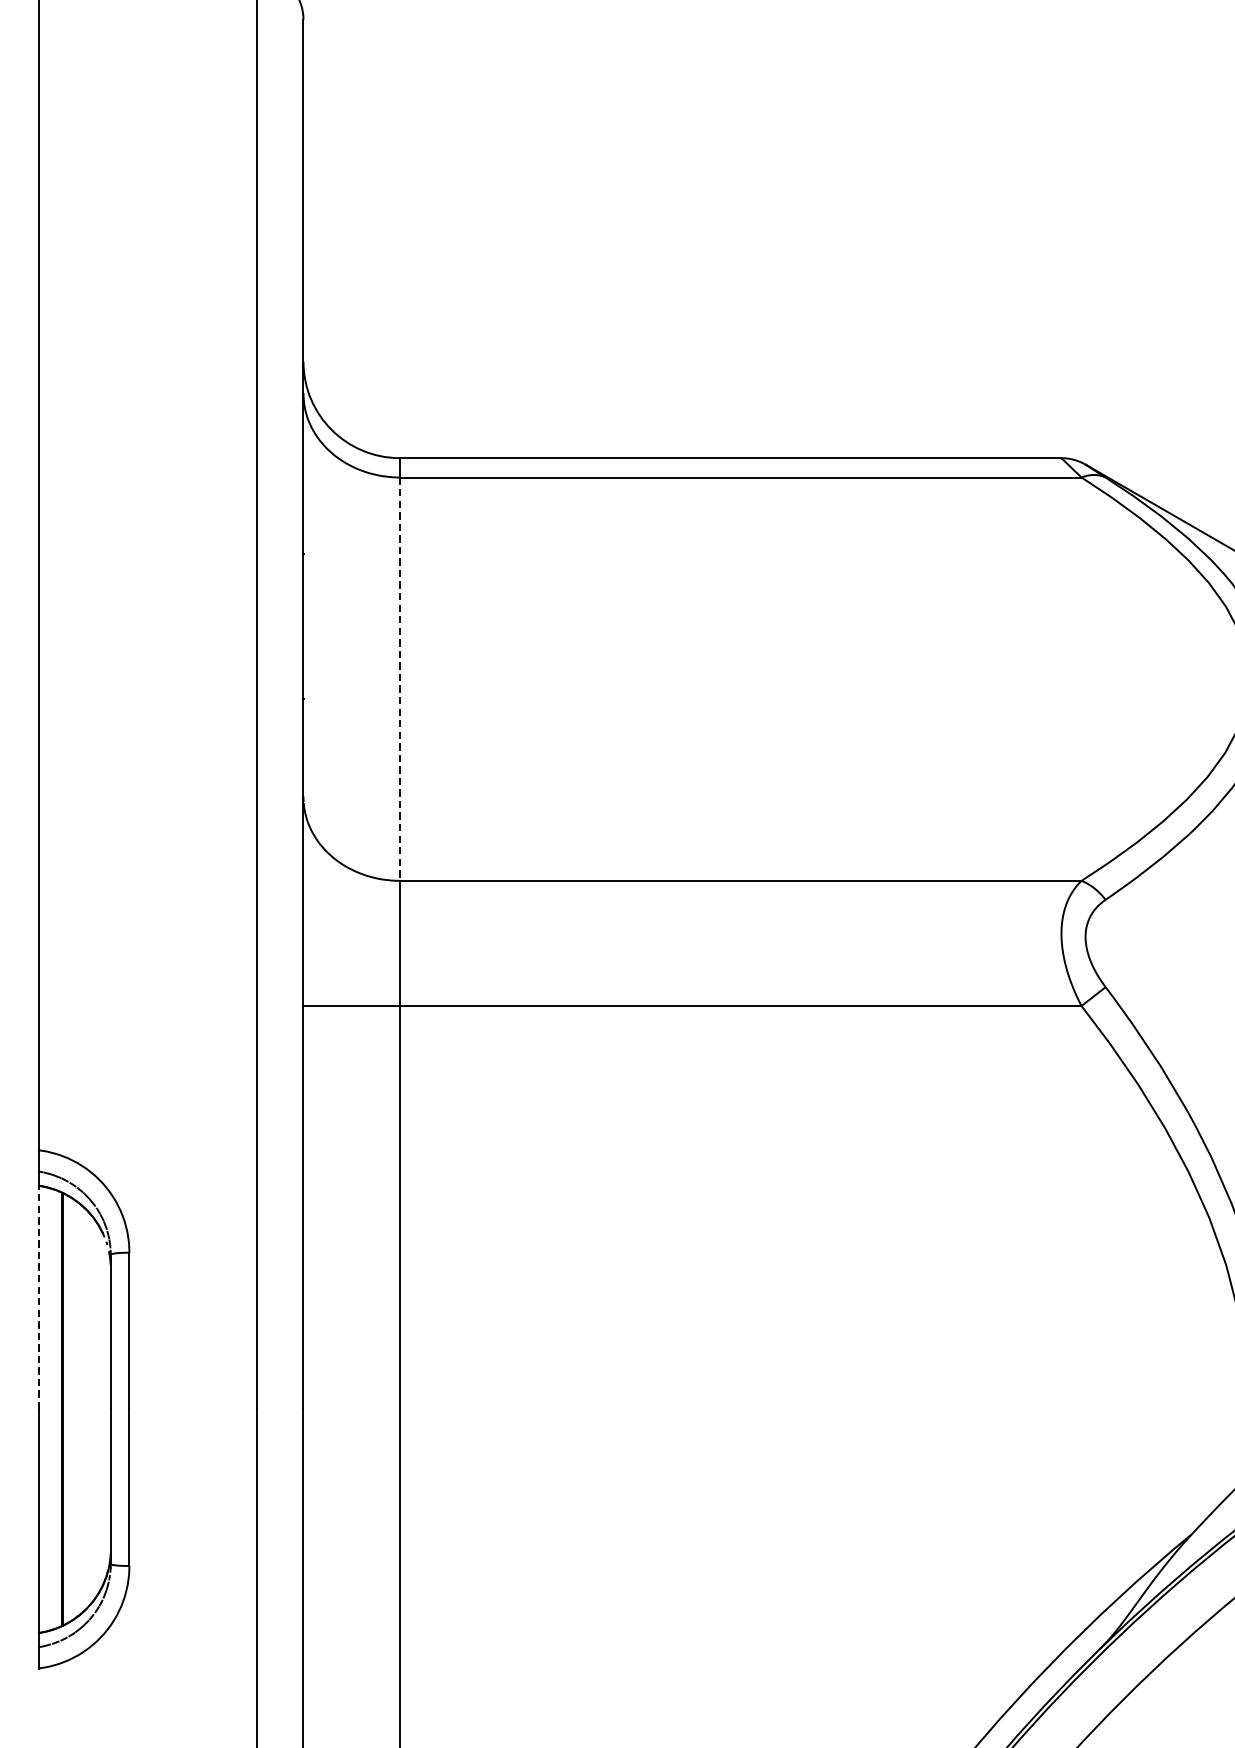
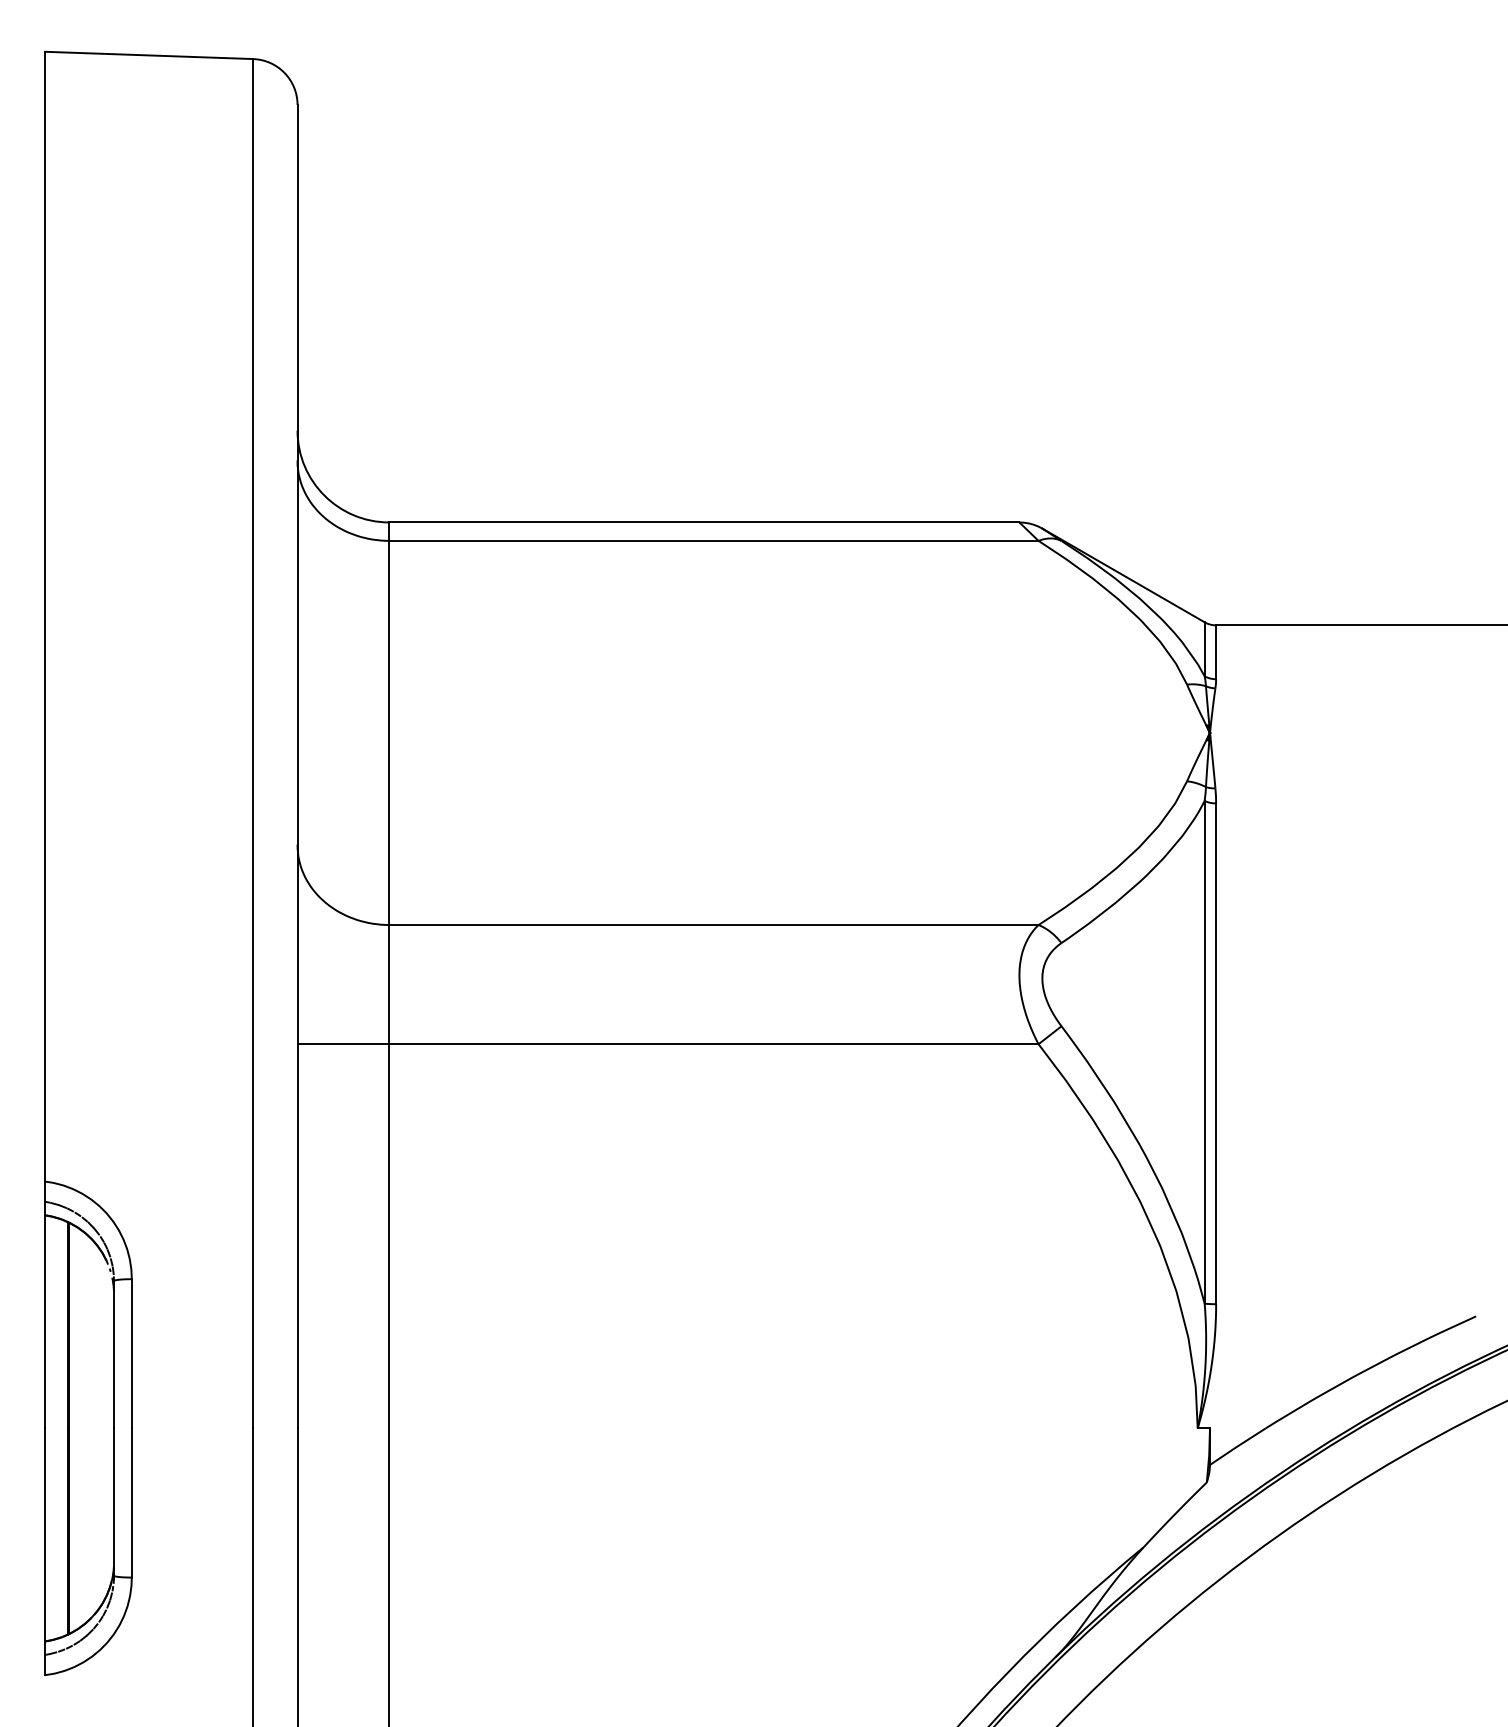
line: (400, 679) -> (389, 733), dashed -> solid
line: (38, 1297) -> (45, 1321), dashed -> solid

